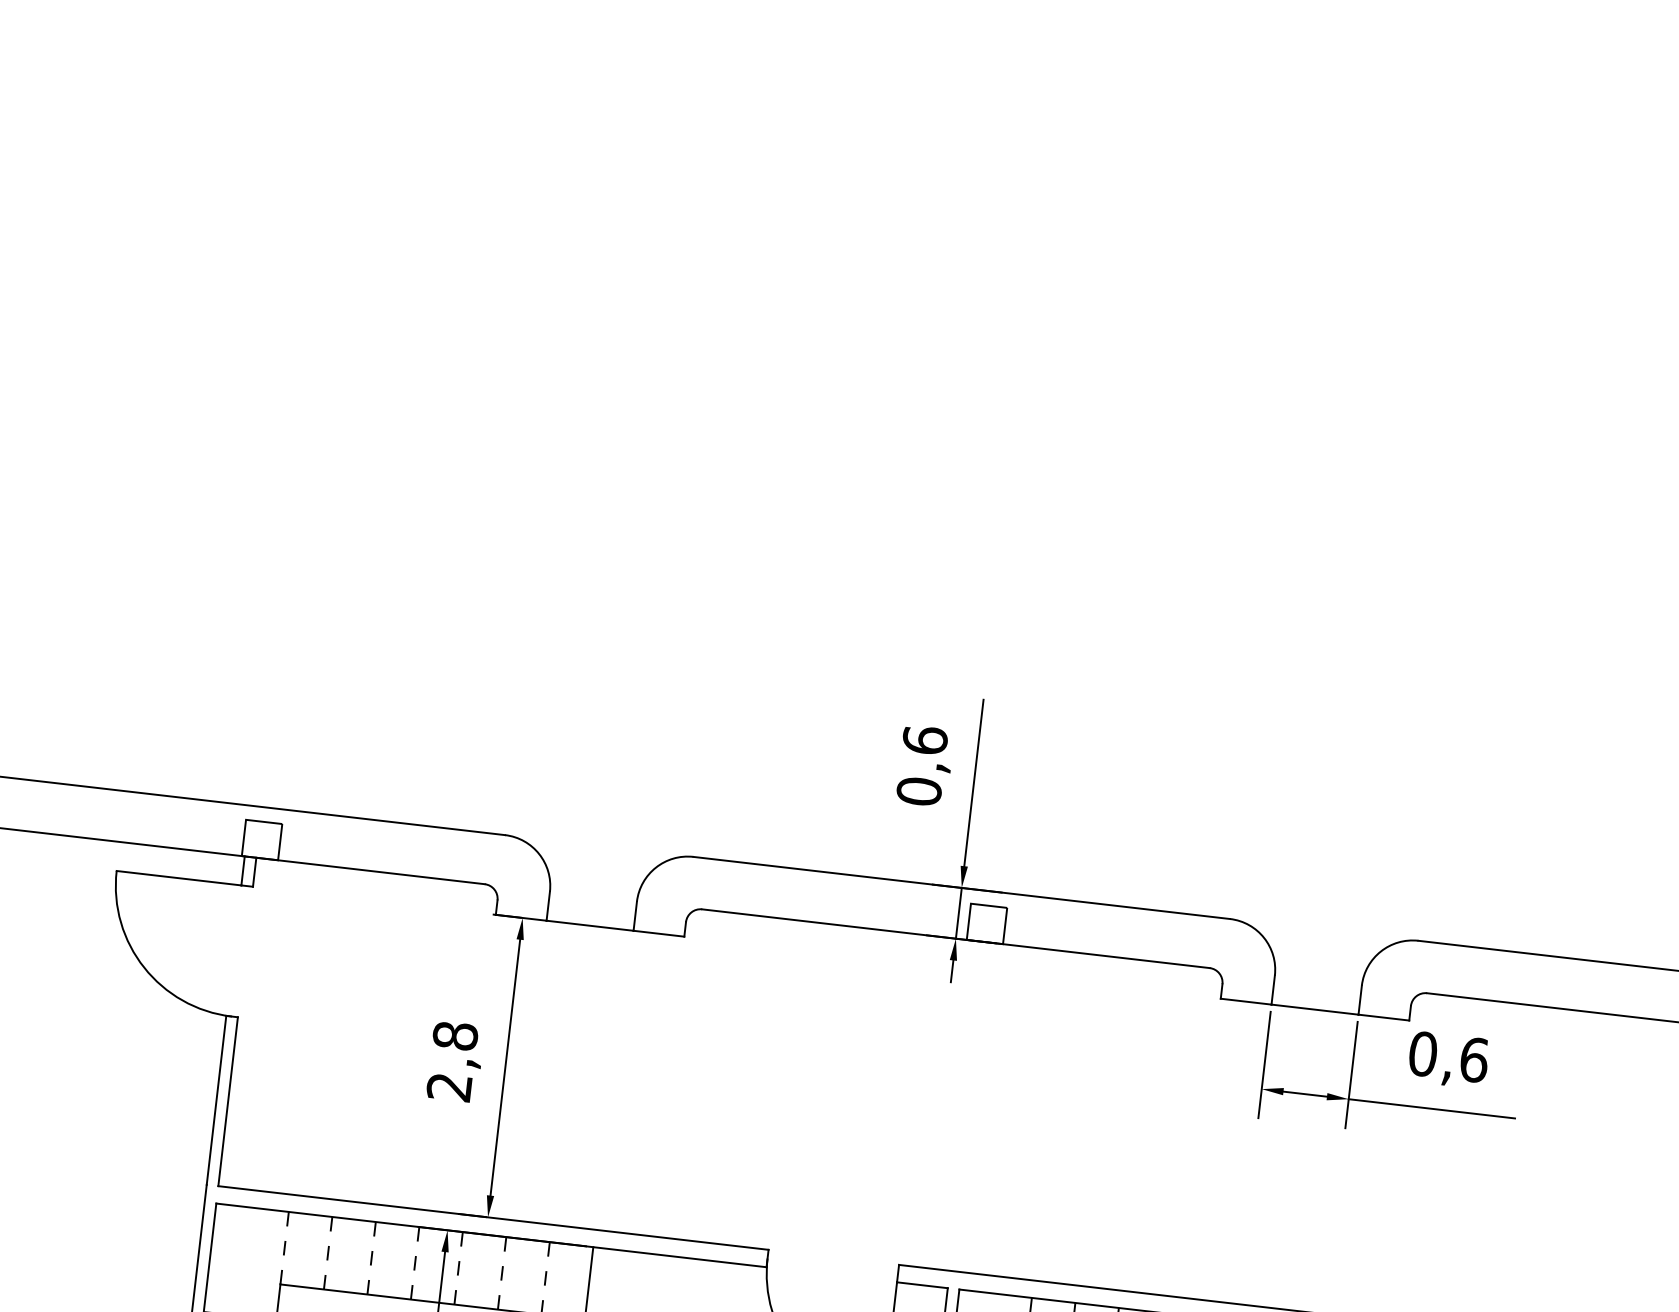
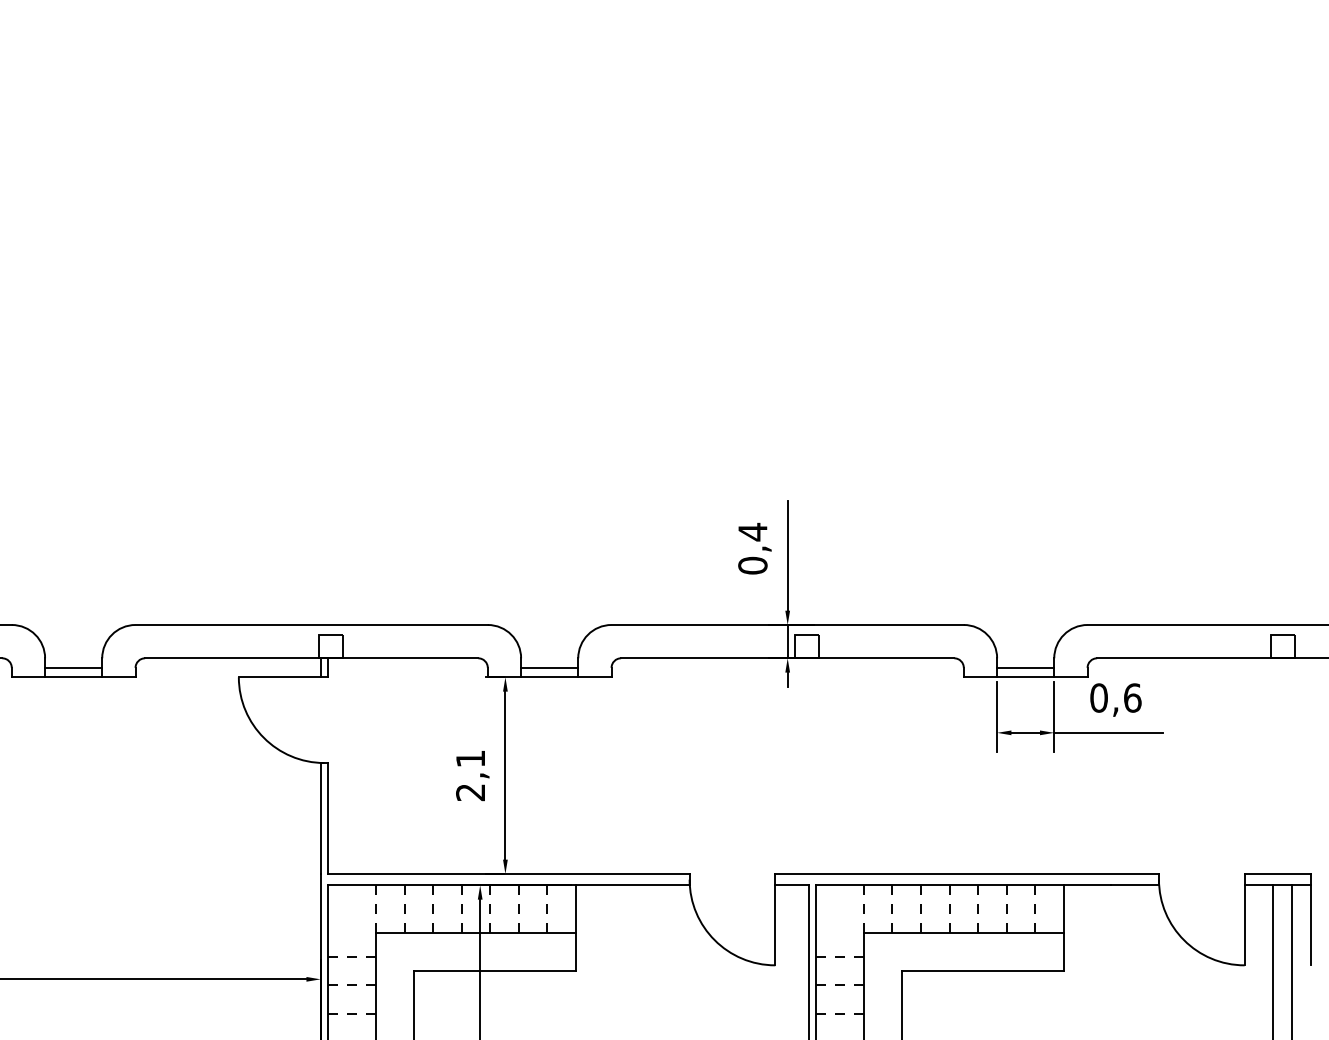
text: (924, 739) -> (752, 531), 0,6 -> 0,4
line: (591, 910) -> (549, 667), added
line: (1316, 994) -> (1025, 667), added
text: (455, 1035) -> (470, 758), 2,8 -> 2,1

